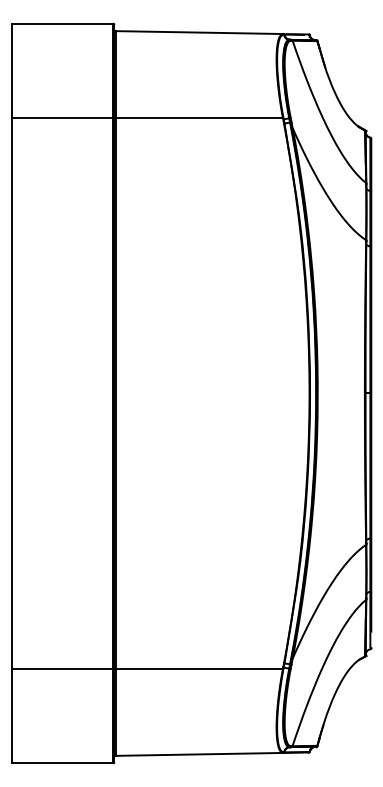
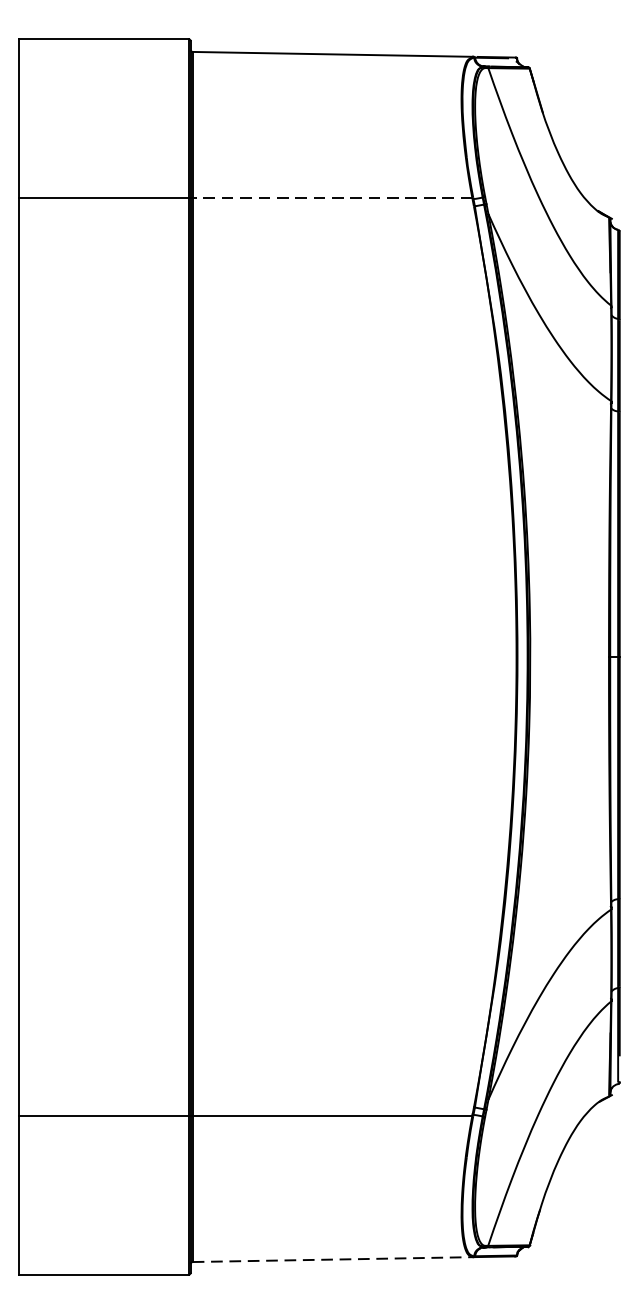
line: (199, 118) -> (332, 197), solid -> dashed
line: (199, 754) -> (332, 1259), solid -> dashed

